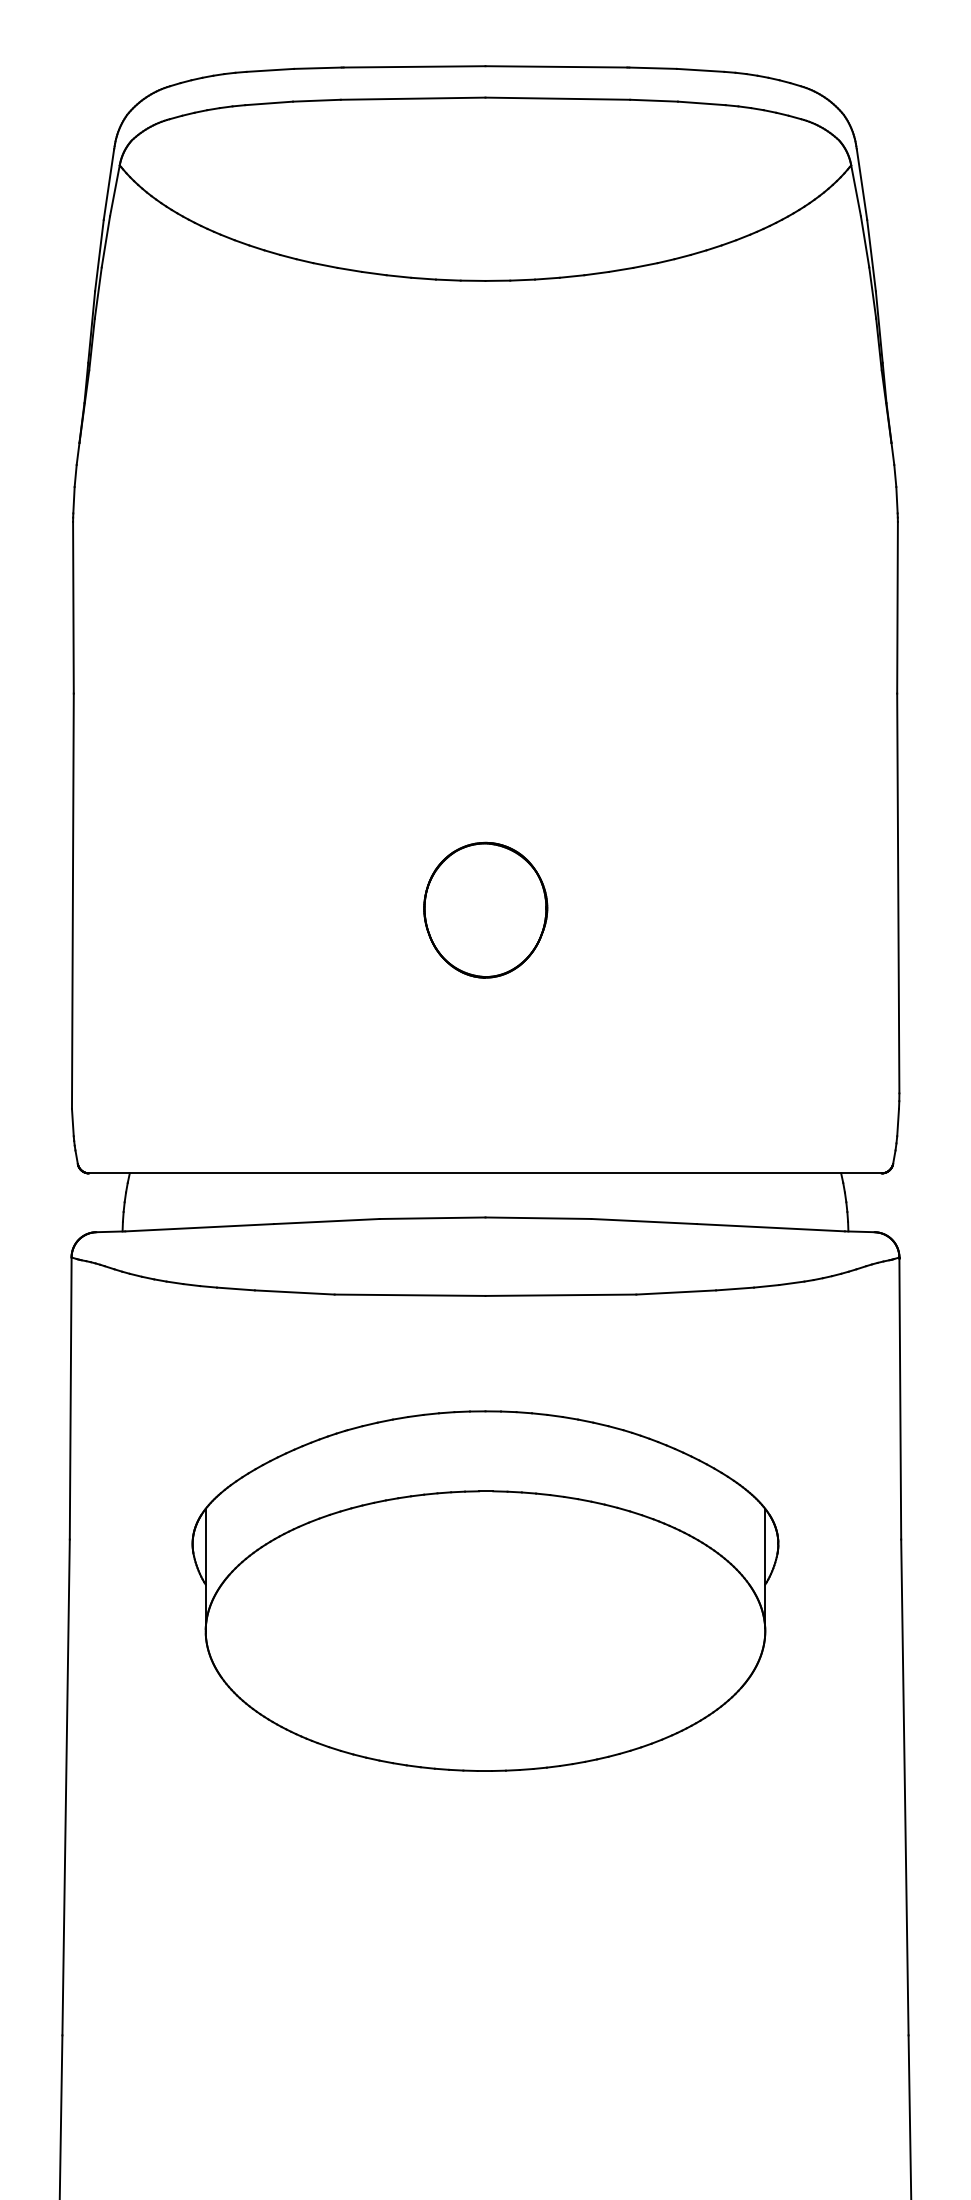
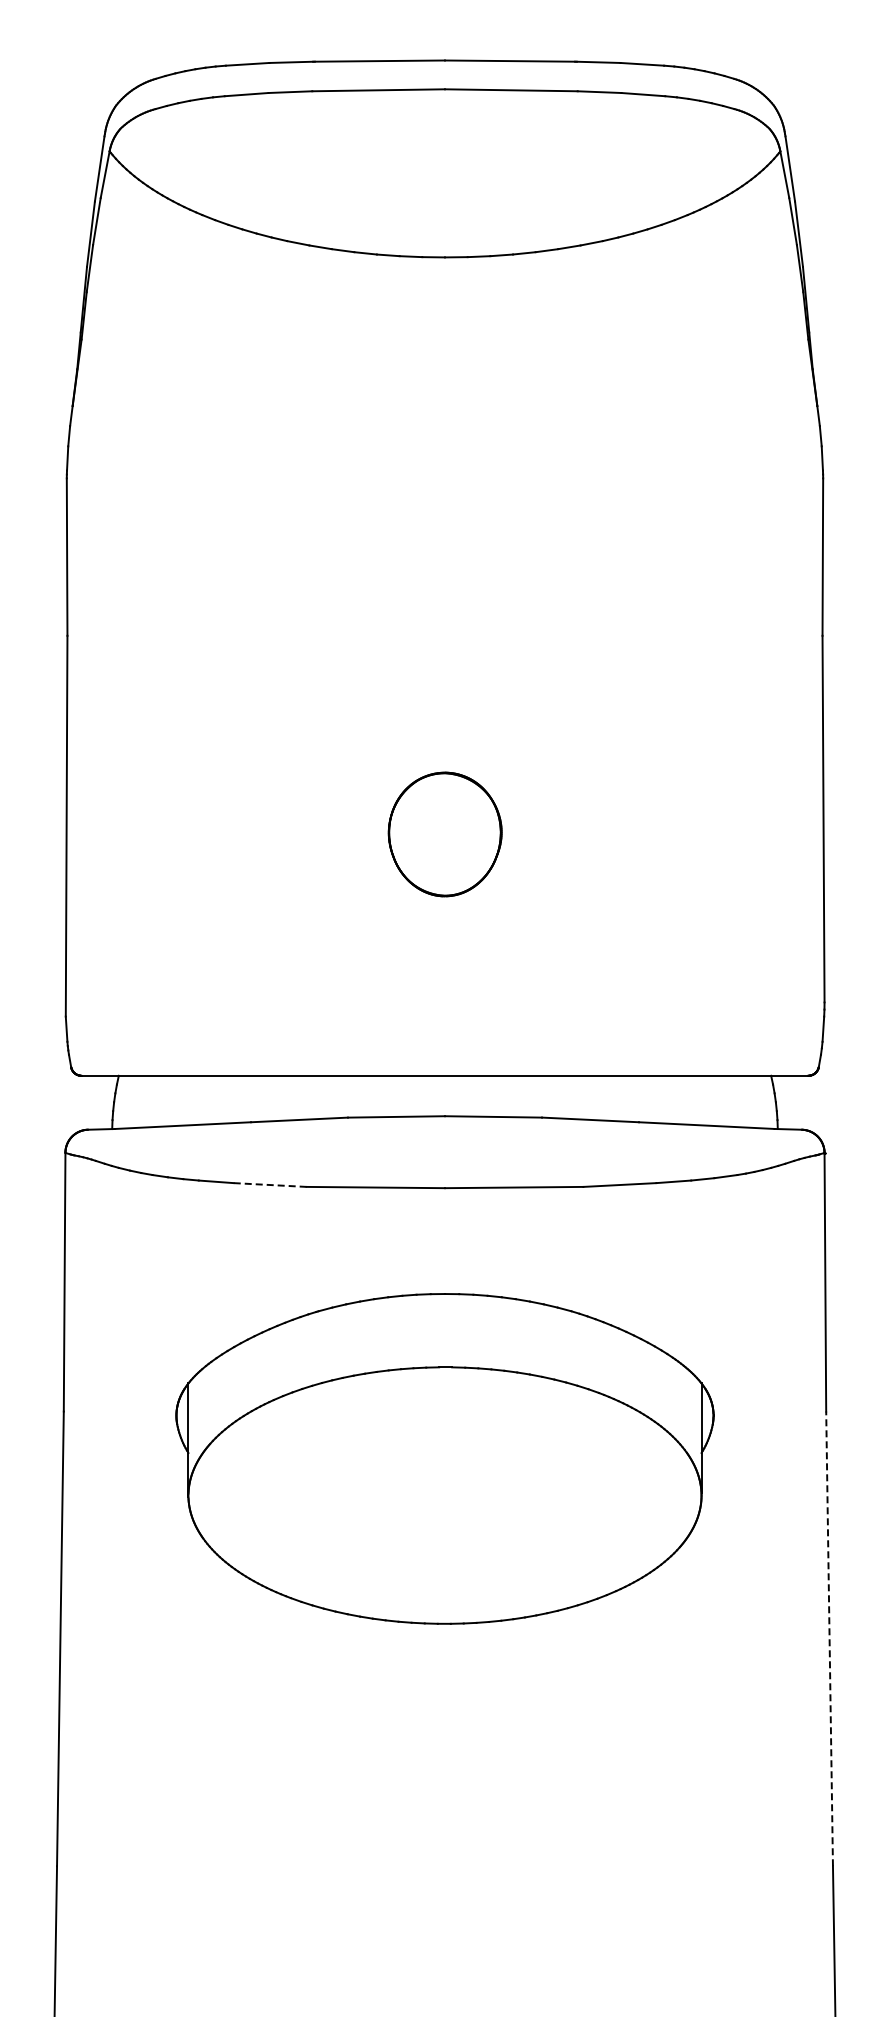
line: (295, 1293) -> (270, 1185), solid -> dashed
line: (904, 1787) -> (829, 1638), solid -> dashed

